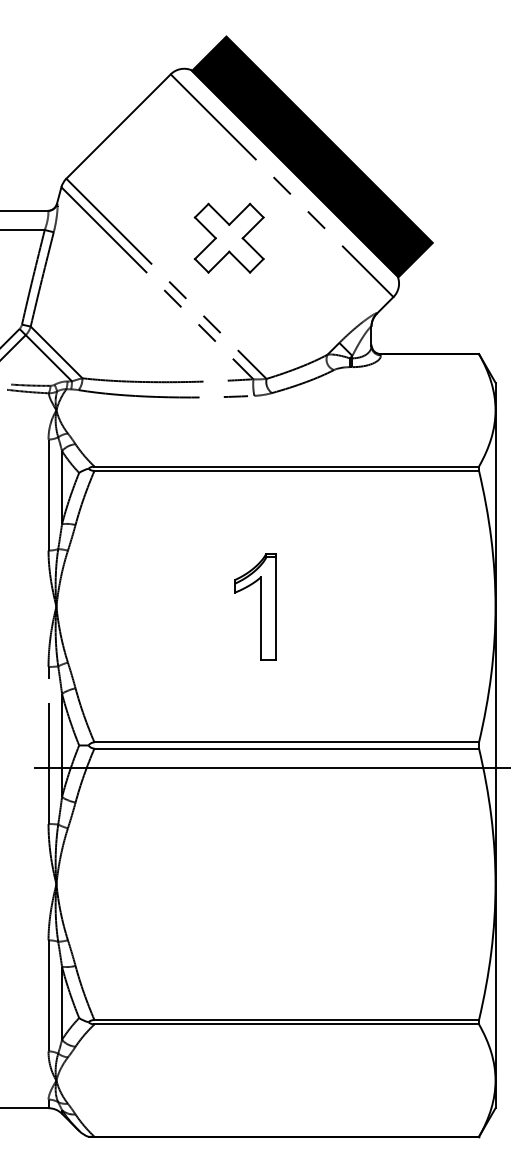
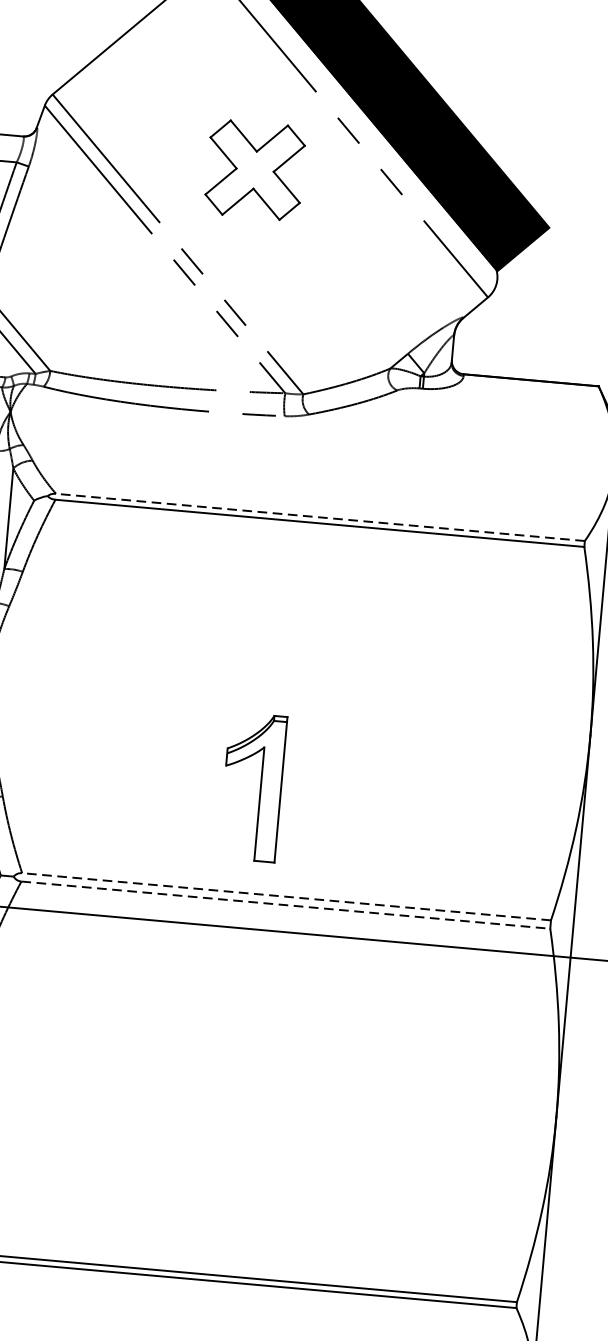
part: (228, 237) -> (254, 168), moved
line: (286, 466) -> (320, 517), solid -> dashed
part: (255, 606) -> (253, 787), moved
line: (286, 742) -> (286, 896), solid -> dashed
line: (287, 748) -> (286, 905), solid -> dashed

